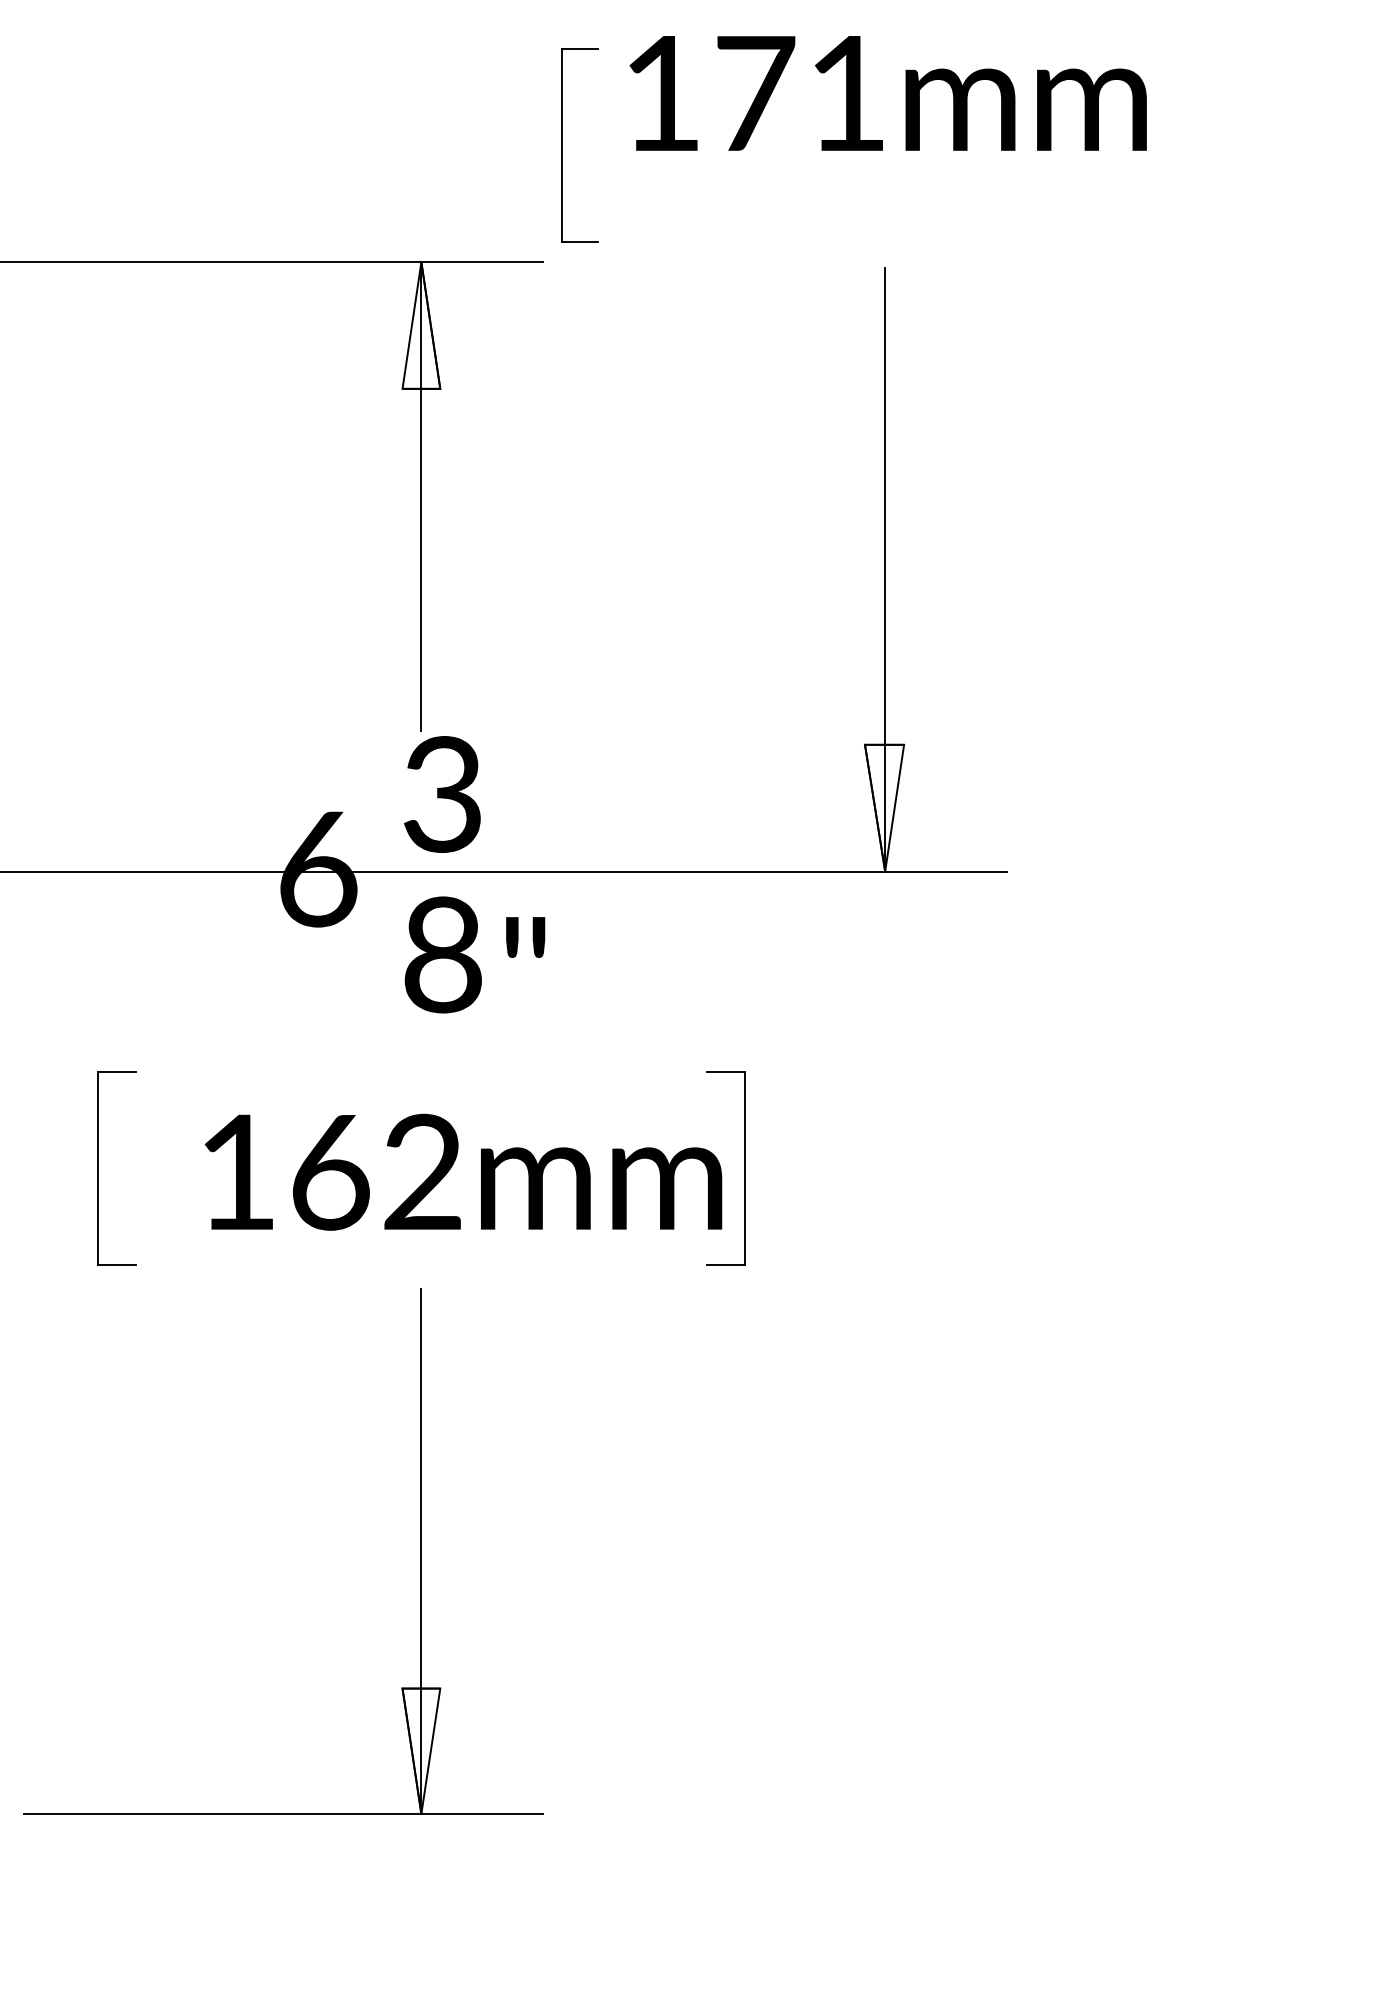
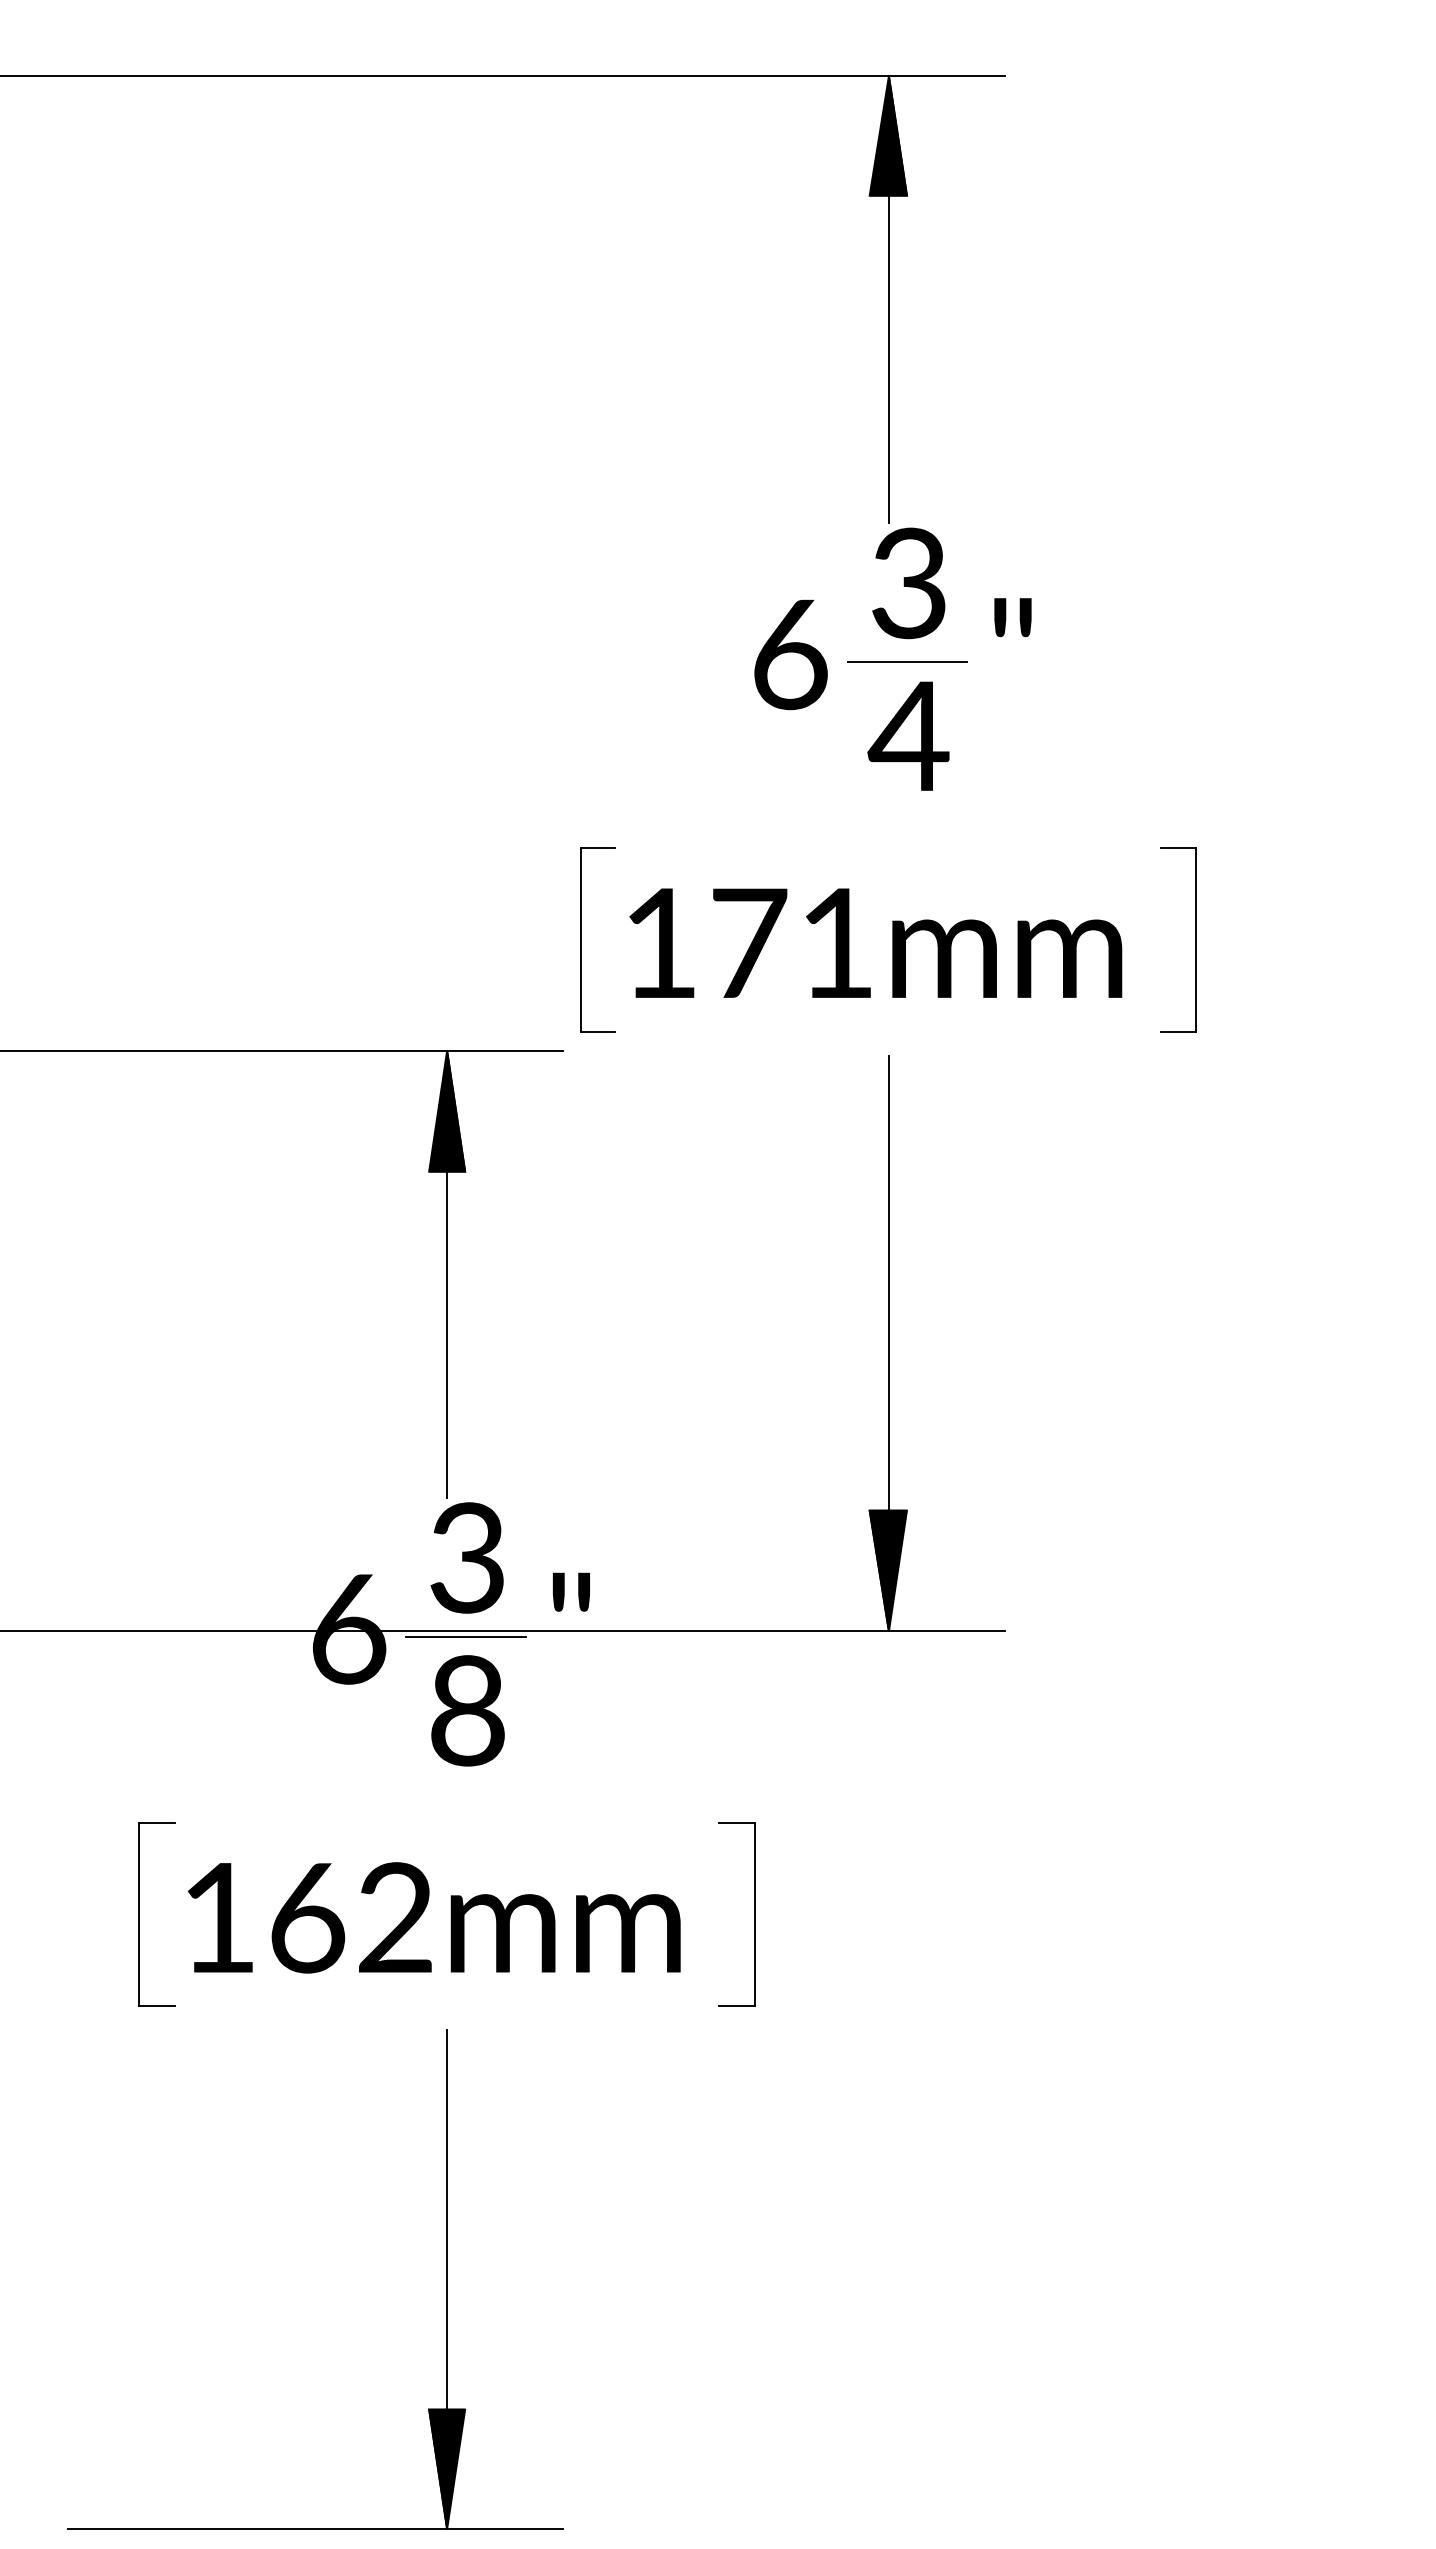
text: (887, 92) -> (875, 942), moved
part: (1207, 145) -> (1195, 939), added
fill: (421, 324) -> (447, 1110), added
fill: (883, 807) -> (887, 1570), added
line: (440, 876) -> (465, 1636), added
text: (524, 936) -> (570, 1591), moved
text: (462, 1171) -> (433, 1917), moved
fill: (421, 1751) -> (447, 2469), added

